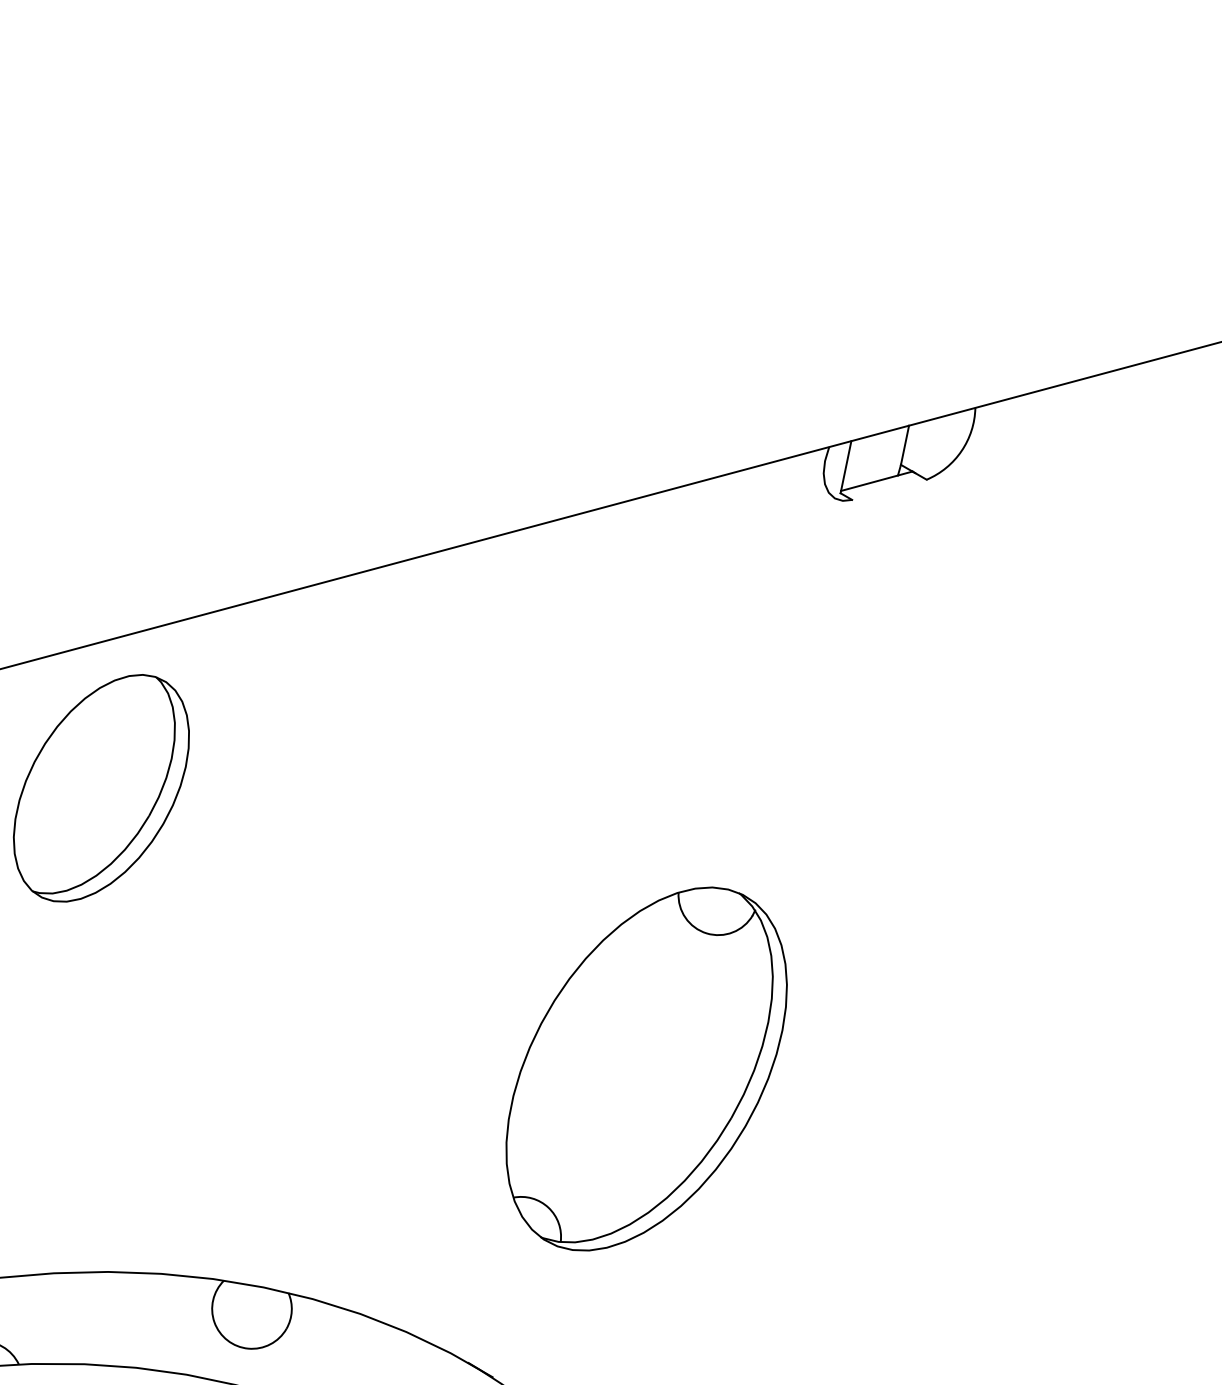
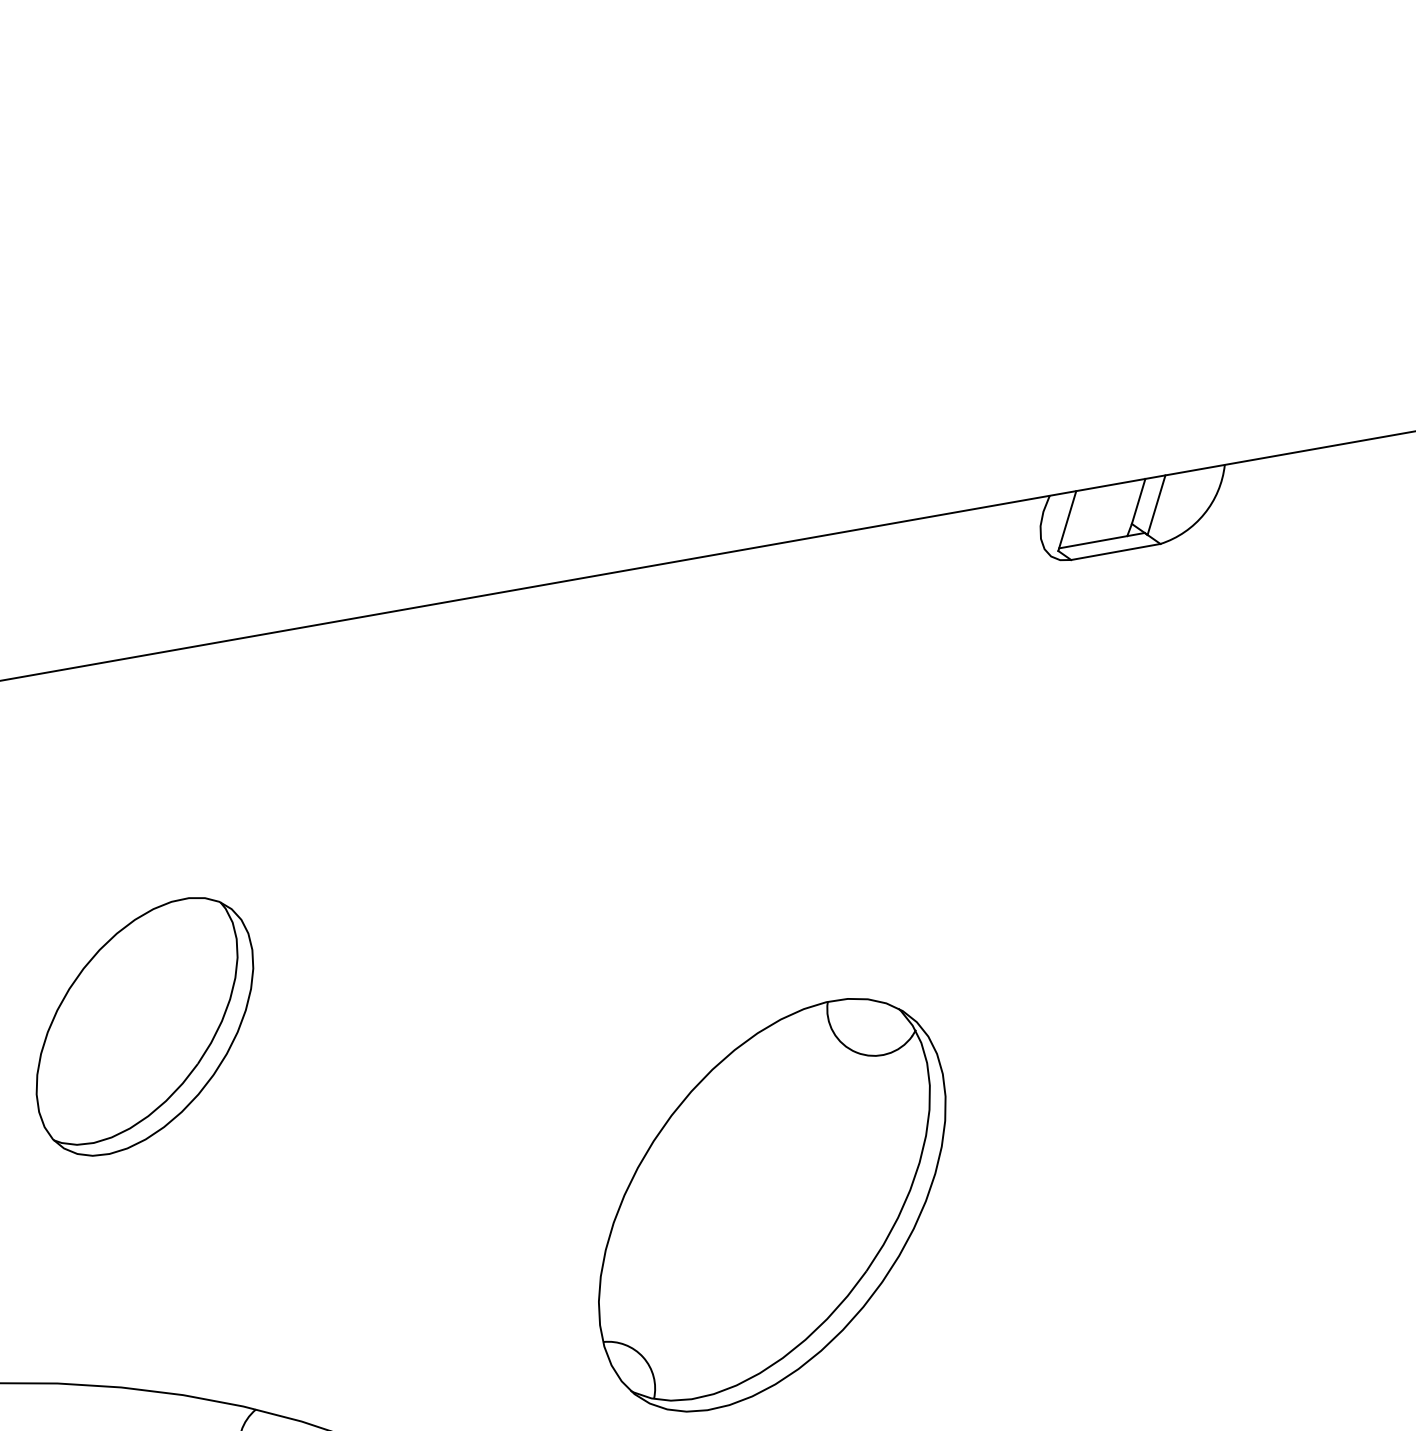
line: (920, 447) -> (1156, 505), added
line: (889, 489) -> (1115, 551), added
part: (100, 788) -> (143, 1026), moved

